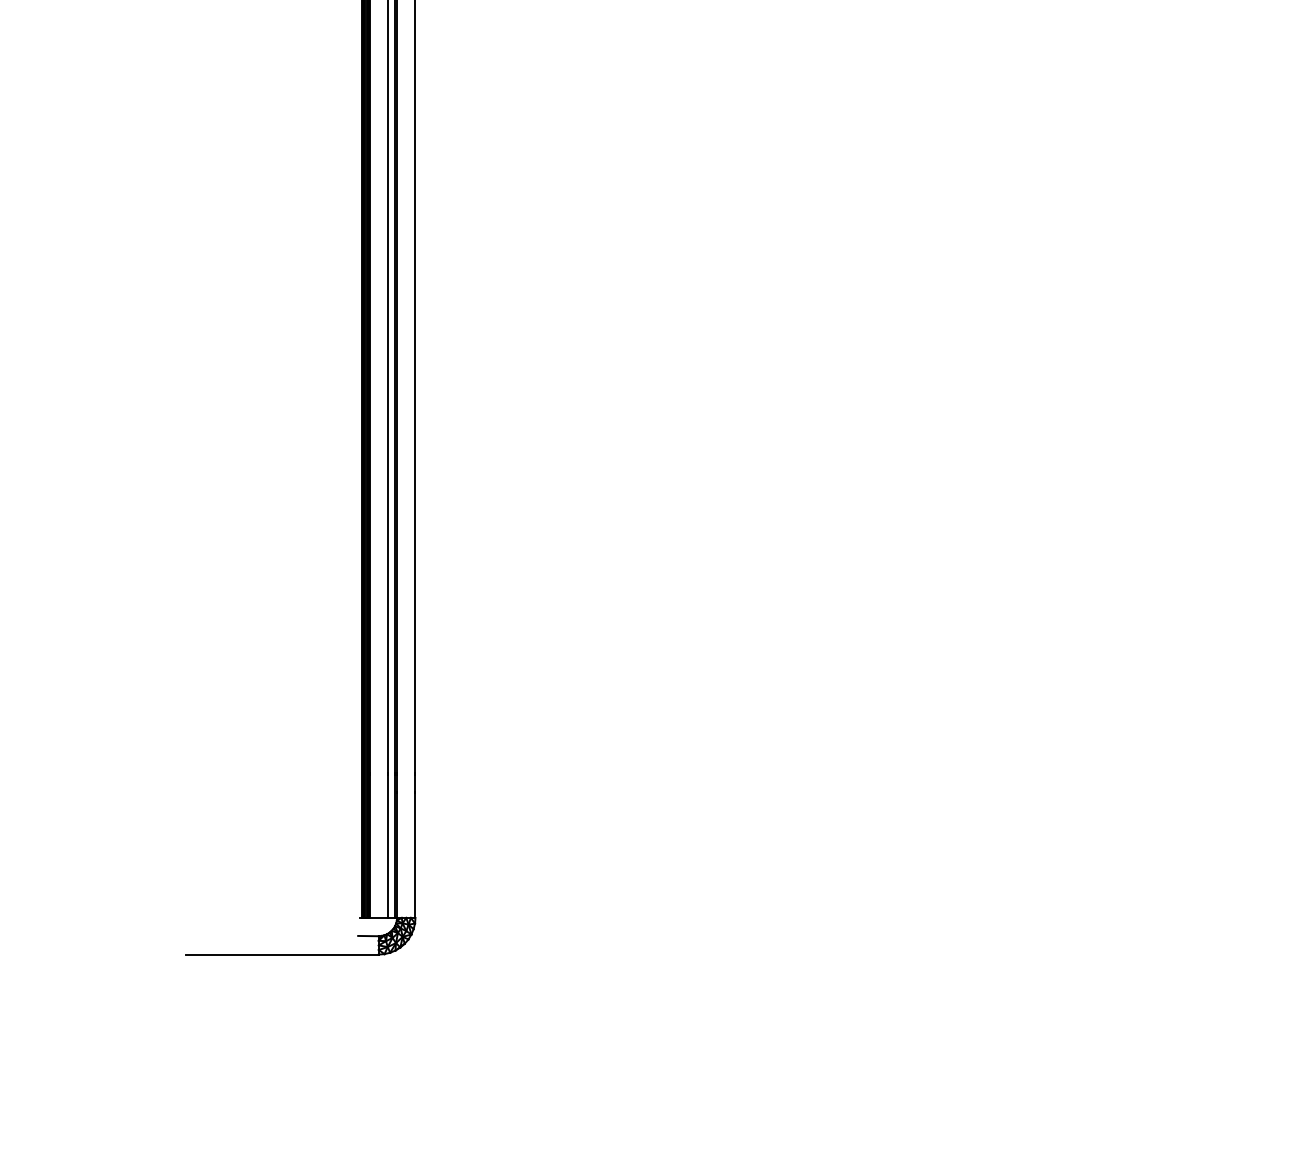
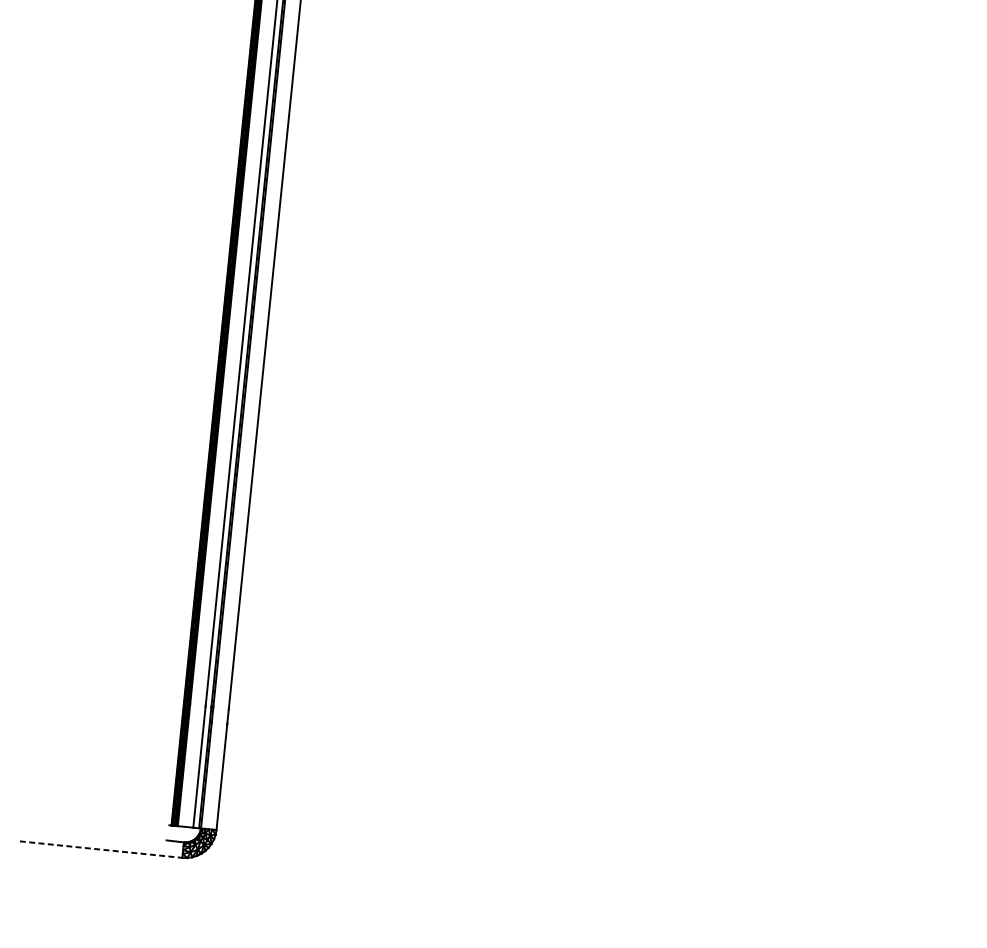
line: (283, 954) -> (102, 849), solid -> dashed

